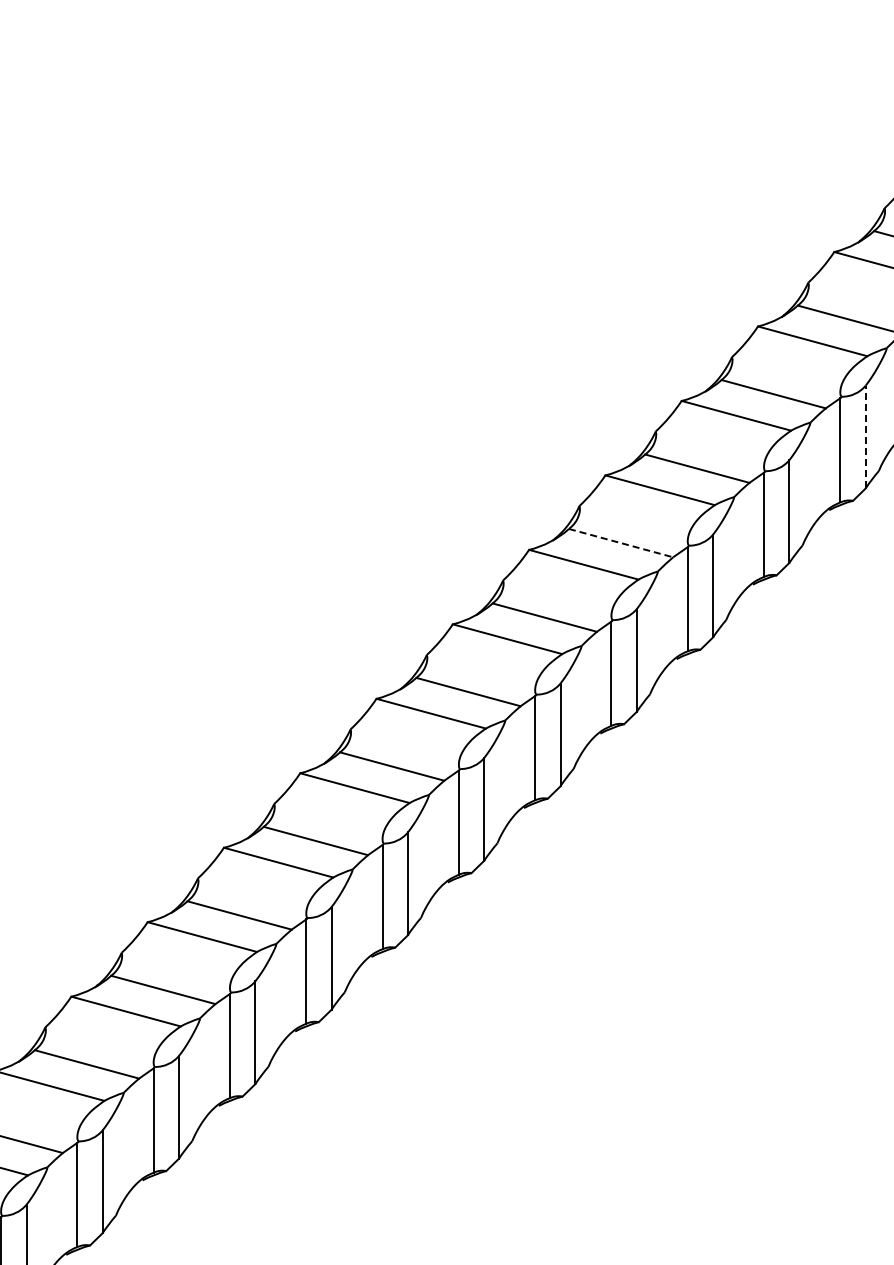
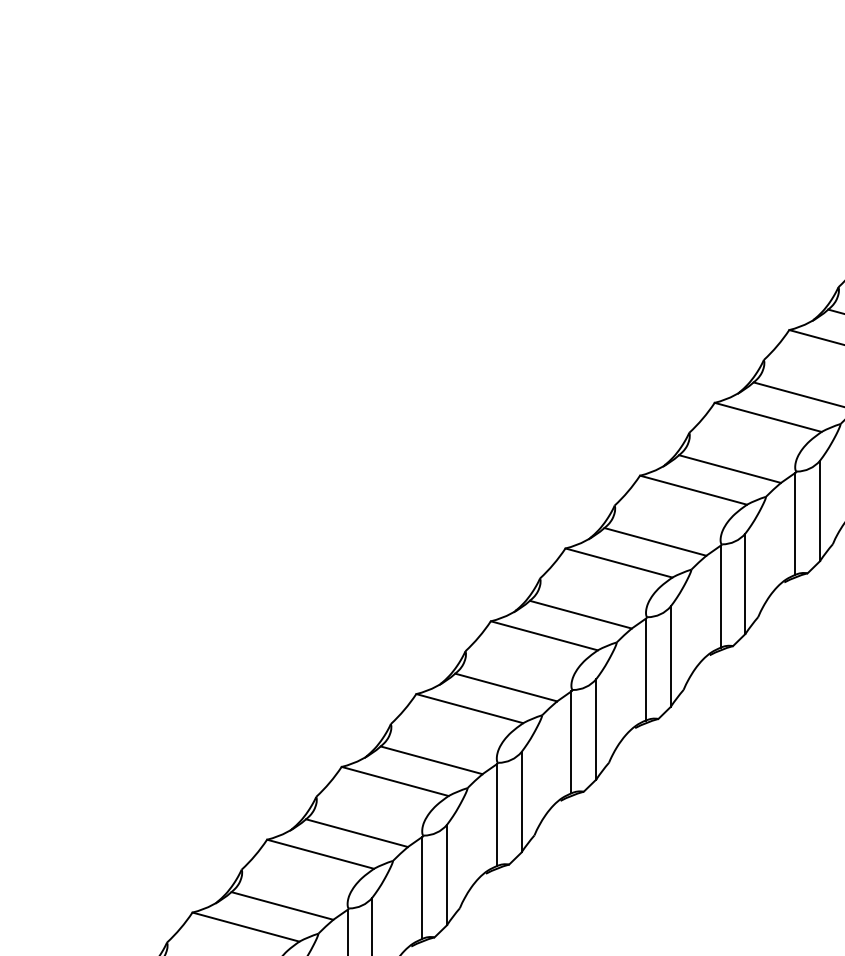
line: (865, 436) -> (819, 510), dashed -> solid
line: (621, 543) -> (581, 615), dashed -> solid

